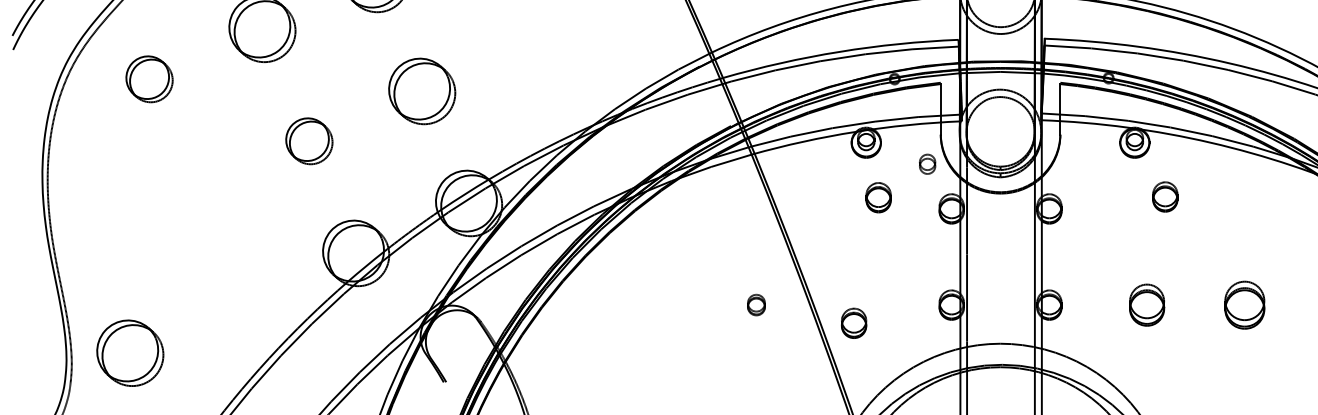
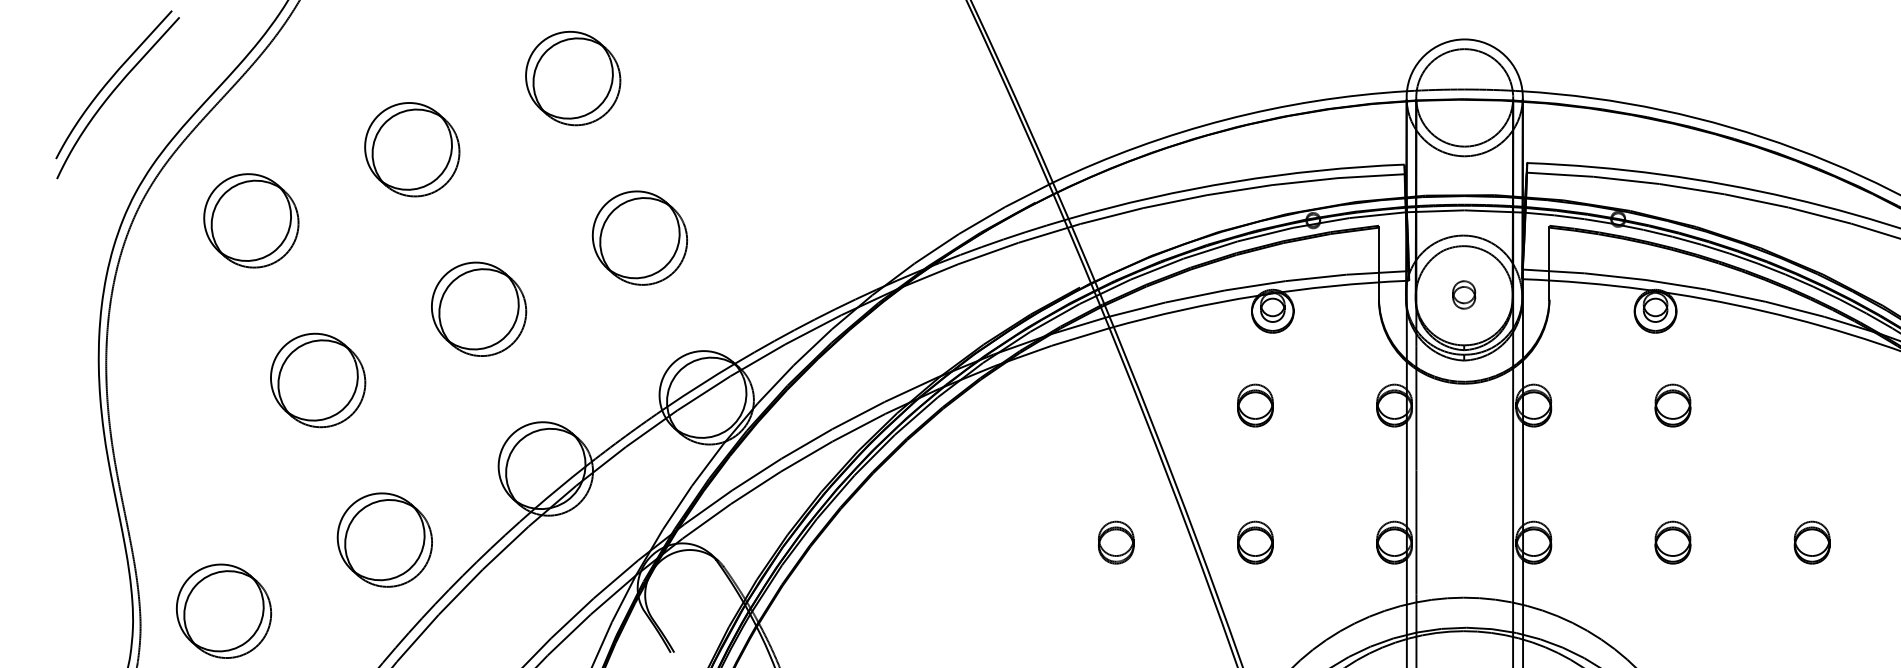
part: (149, 79) -> (251, 220), size x1.43
part: (309, 140) -> (479, 308), size x1.43
part: (927, 163) -> (1464, 294), moved
part: (196, 191) -> (318, 380), added
part: (1164, 196) -> (1672, 405), moved
part: (878, 197) -> (1255, 405), moved
part: (242, 302) -> (384, 539), added
part: (756, 305) -> (1116, 542), size x1.43
part: (1146, 305) -> (1672, 542), size x0.71
part: (1244, 305) -> (1811, 542), size x0.62
part: (854, 323) -> (1255, 542), moved

